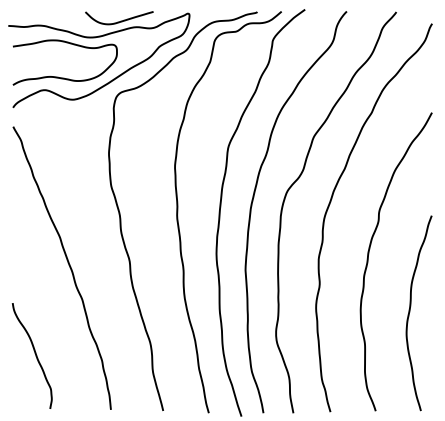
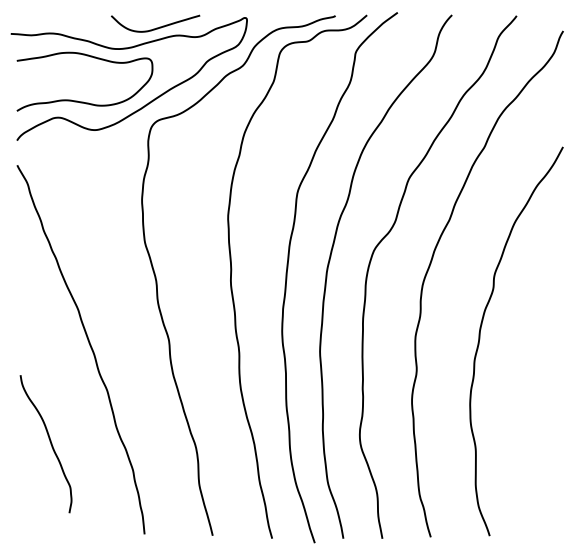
curve: (410, 312) -> (534, 407), removed
curve: (34, 353) -> (49, 441), moved

